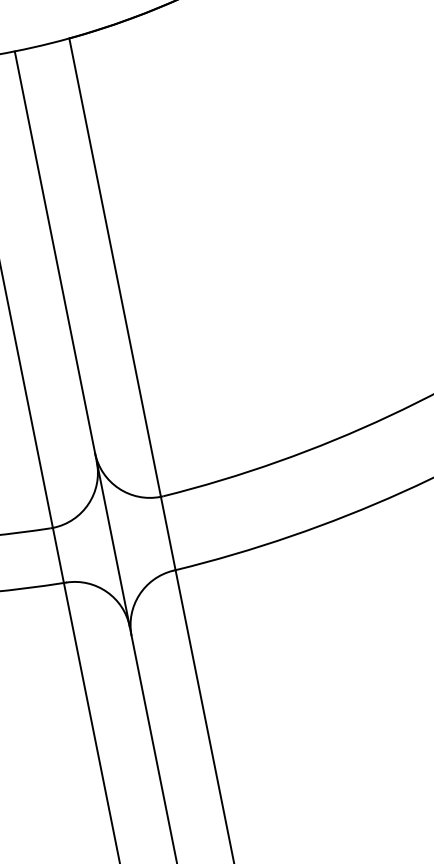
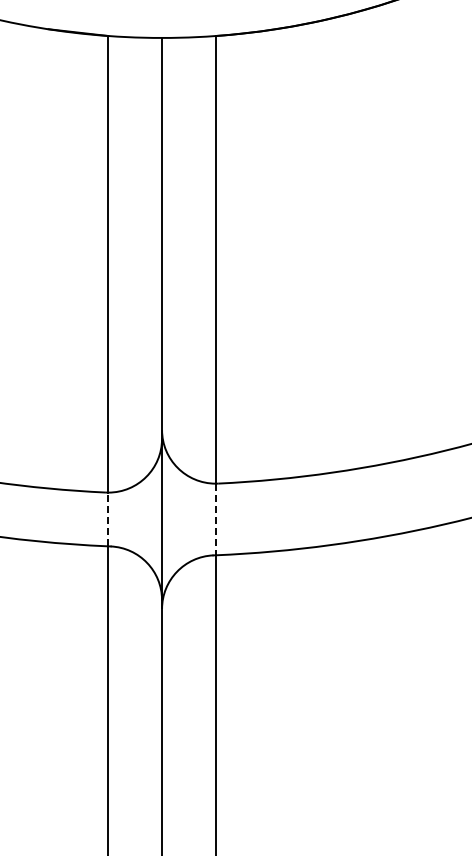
line: (168, 533) -> (215, 519), solid -> dashed
line: (58, 555) -> (108, 519), solid -> dashed

